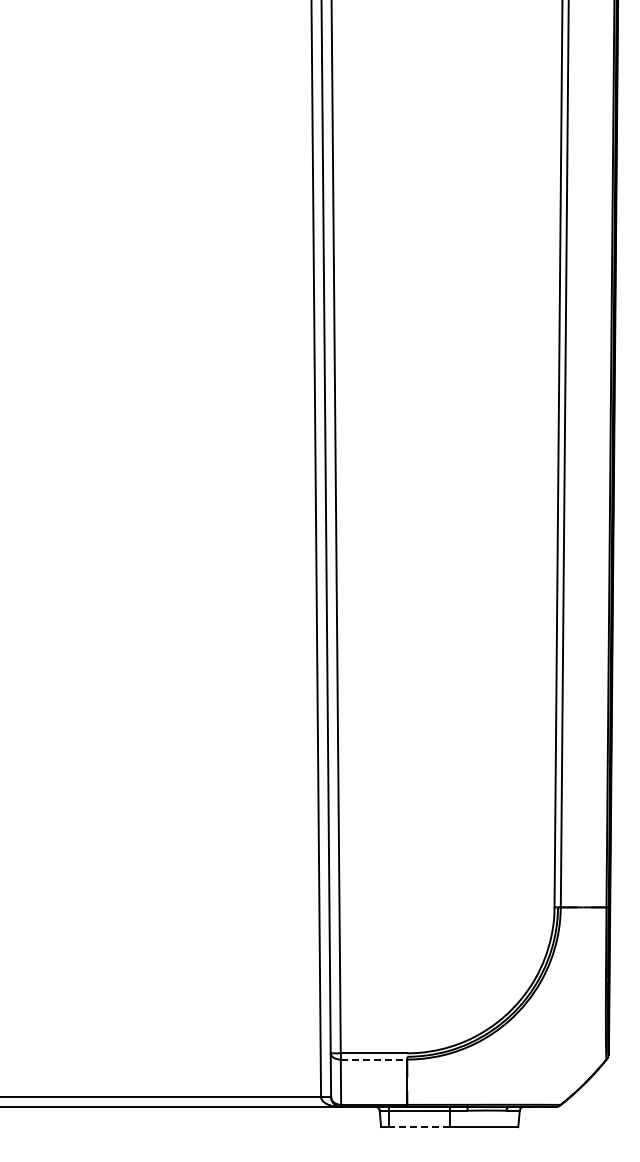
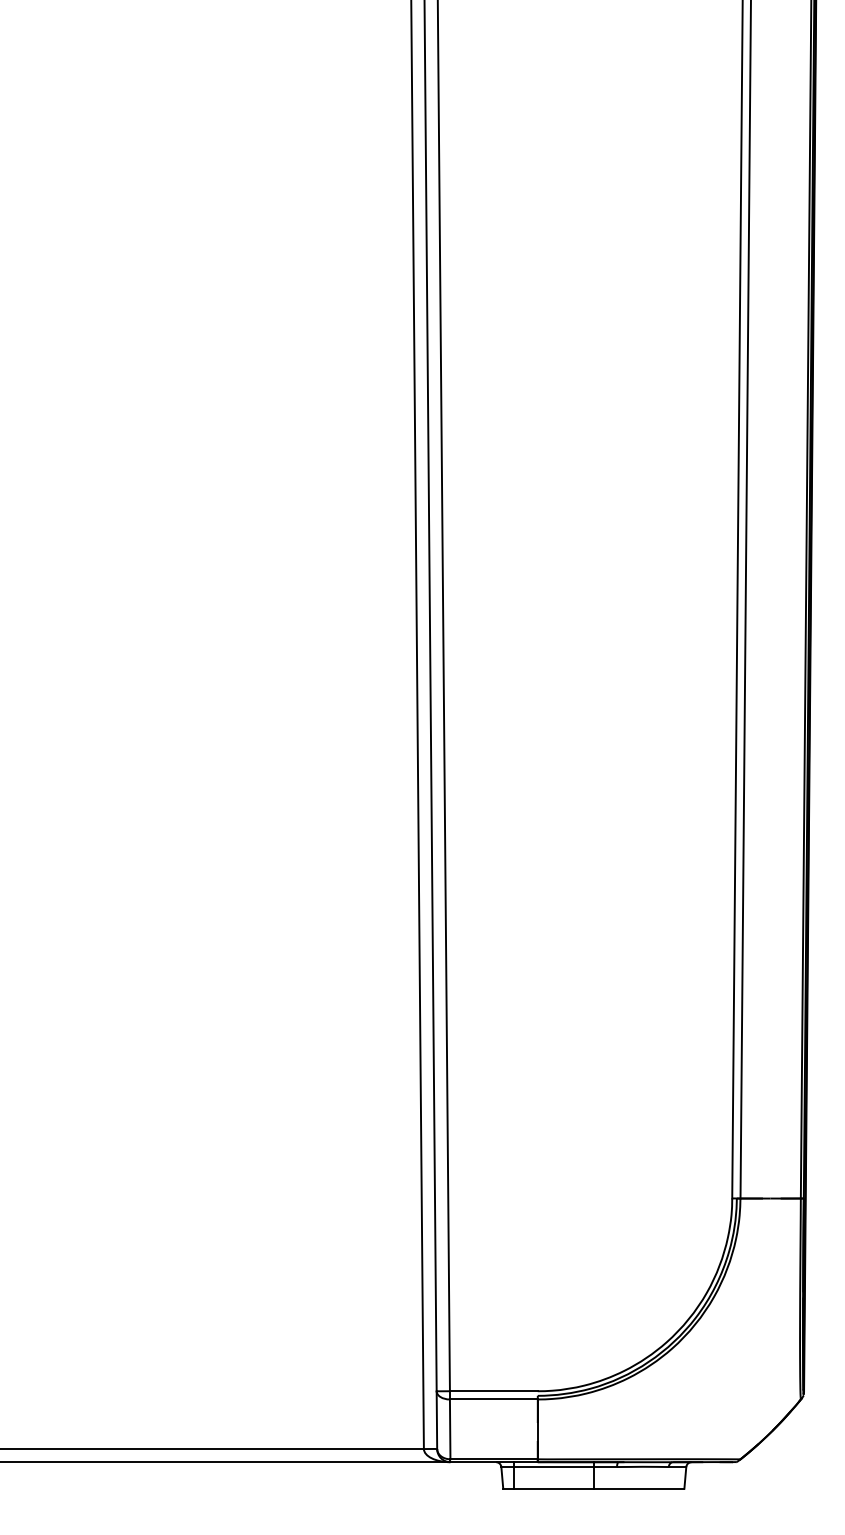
line: (374, 1059) -> (494, 1399), dashed -> solid
line: (419, 1127) -> (553, 1489), dashed -> solid

